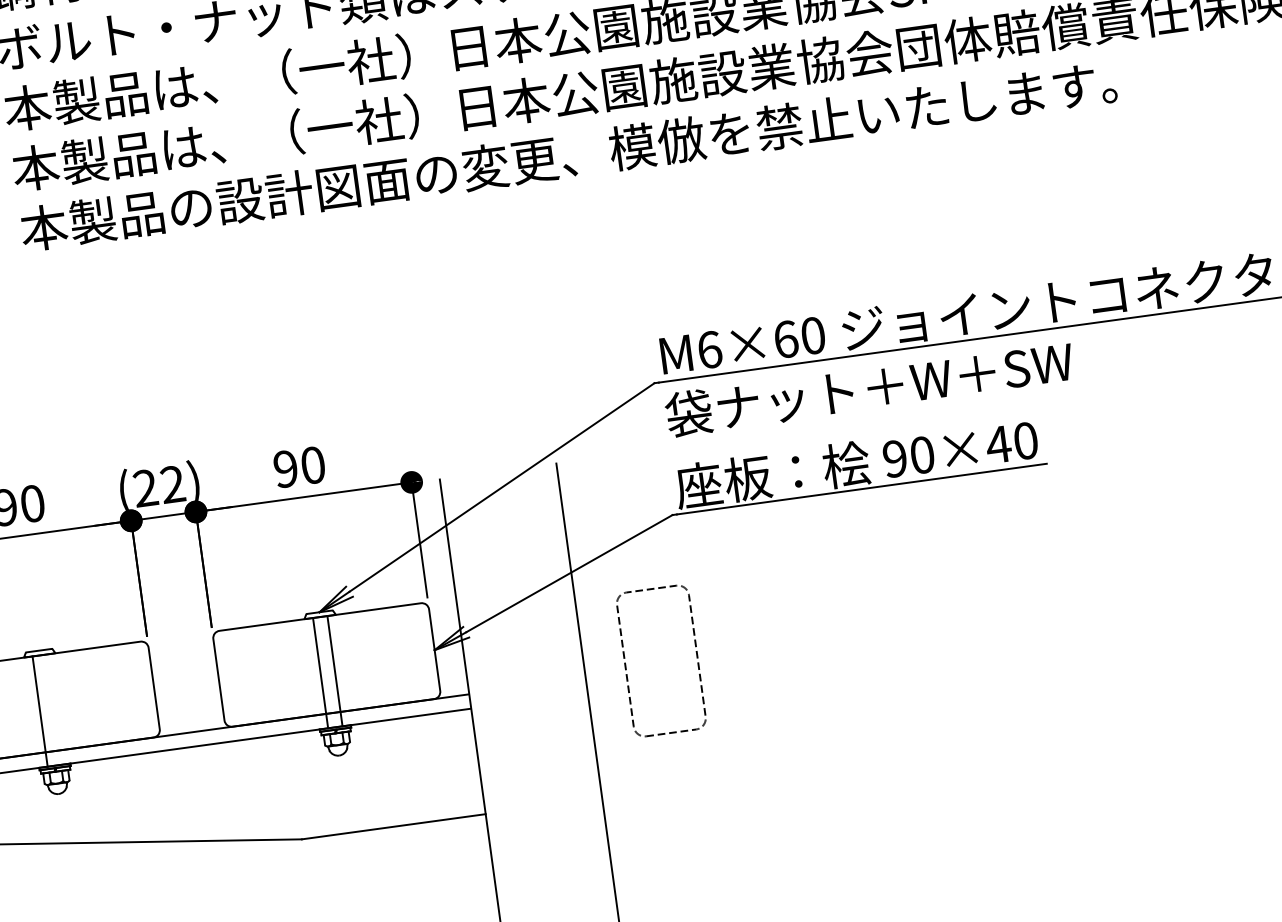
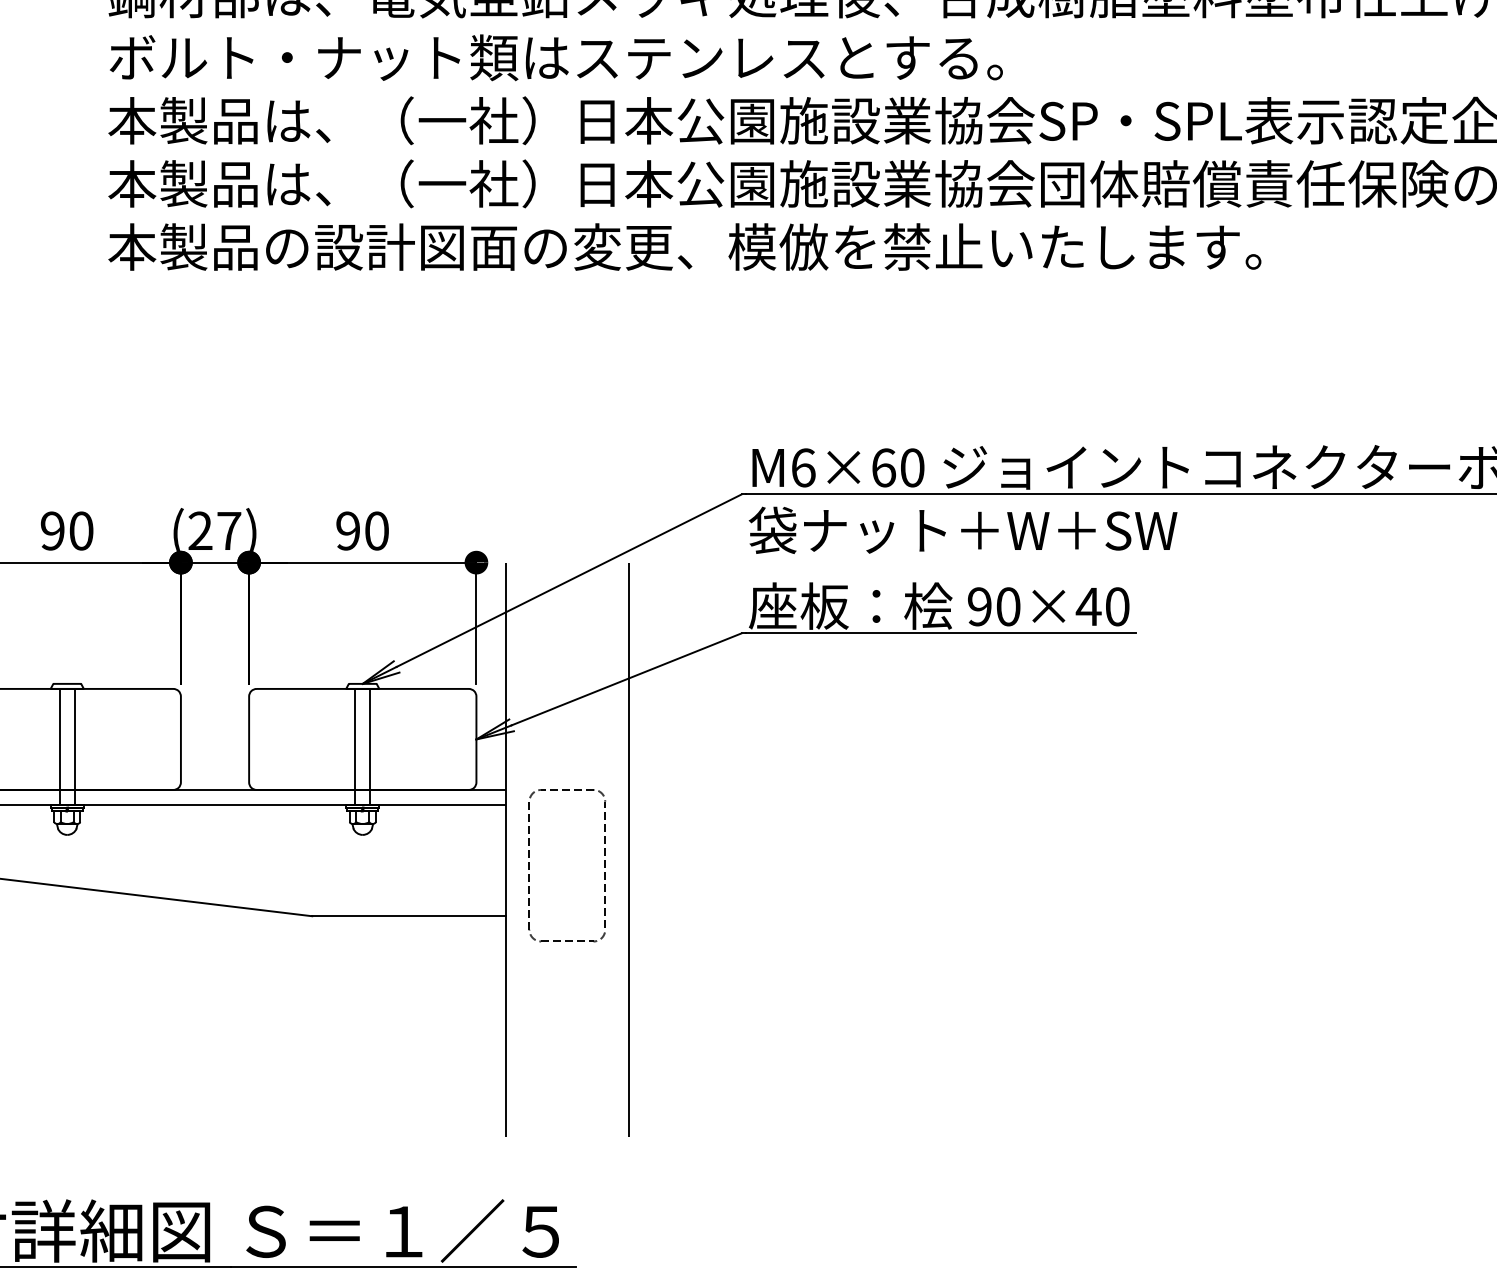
text: (173, 483) -> (229, 530), (22) -> (27)
part: (696, 655) -> (604, 865), moved
line: (54, 709) -> (74, 746), added

